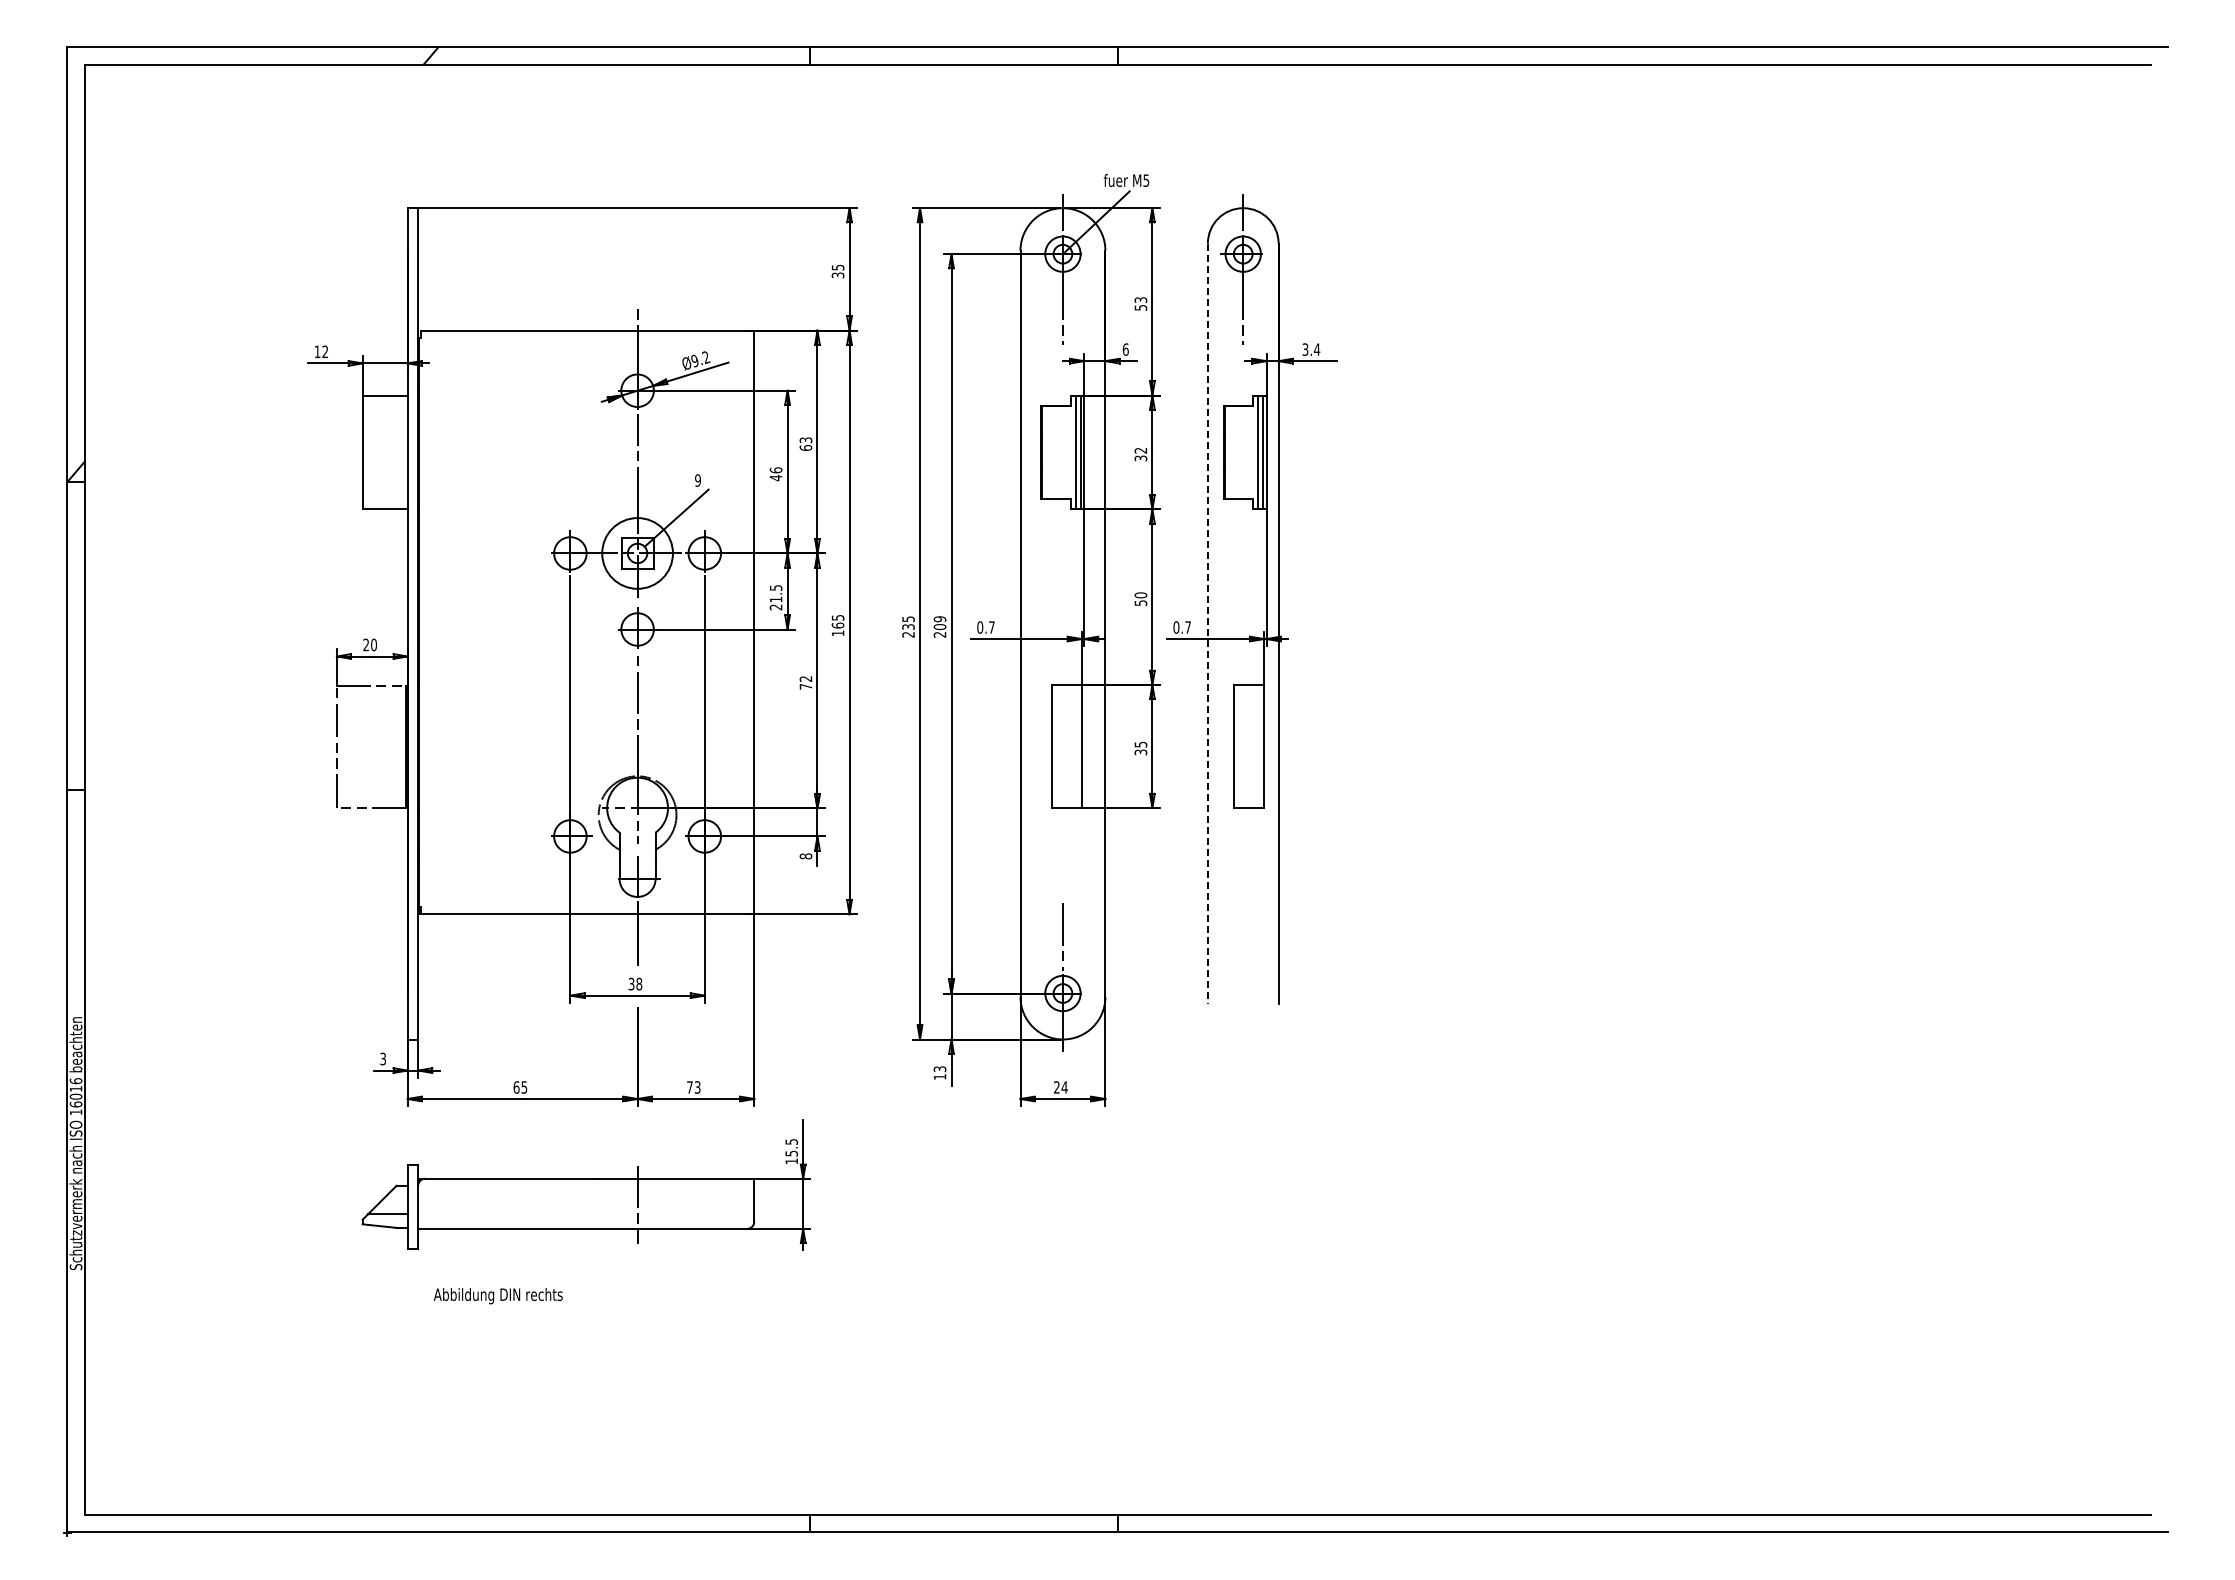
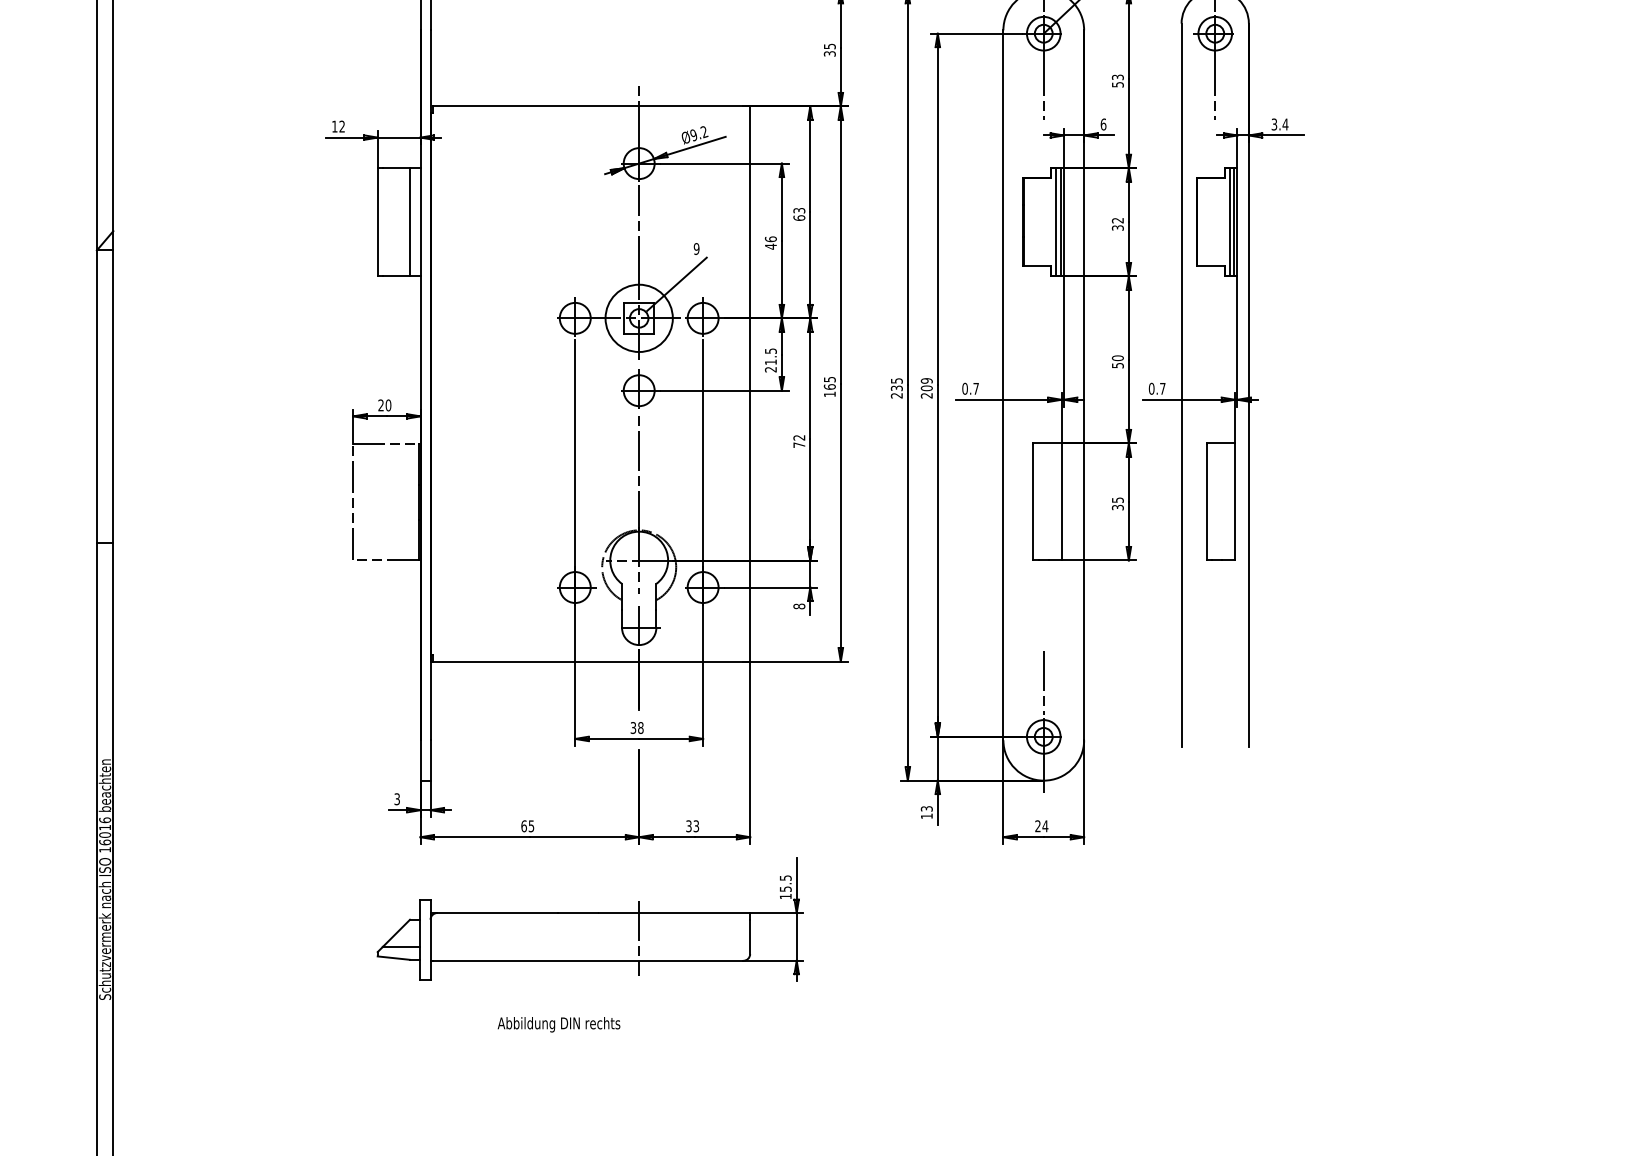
line: (396, 451) -> (409, 221), added
line: (1207, 624) -> (1181, 385), dashed -> solid
text: (689, 1087) -> (688, 826), 73 -> 33
text: (497, 1296) -> (558, 1025), moved

